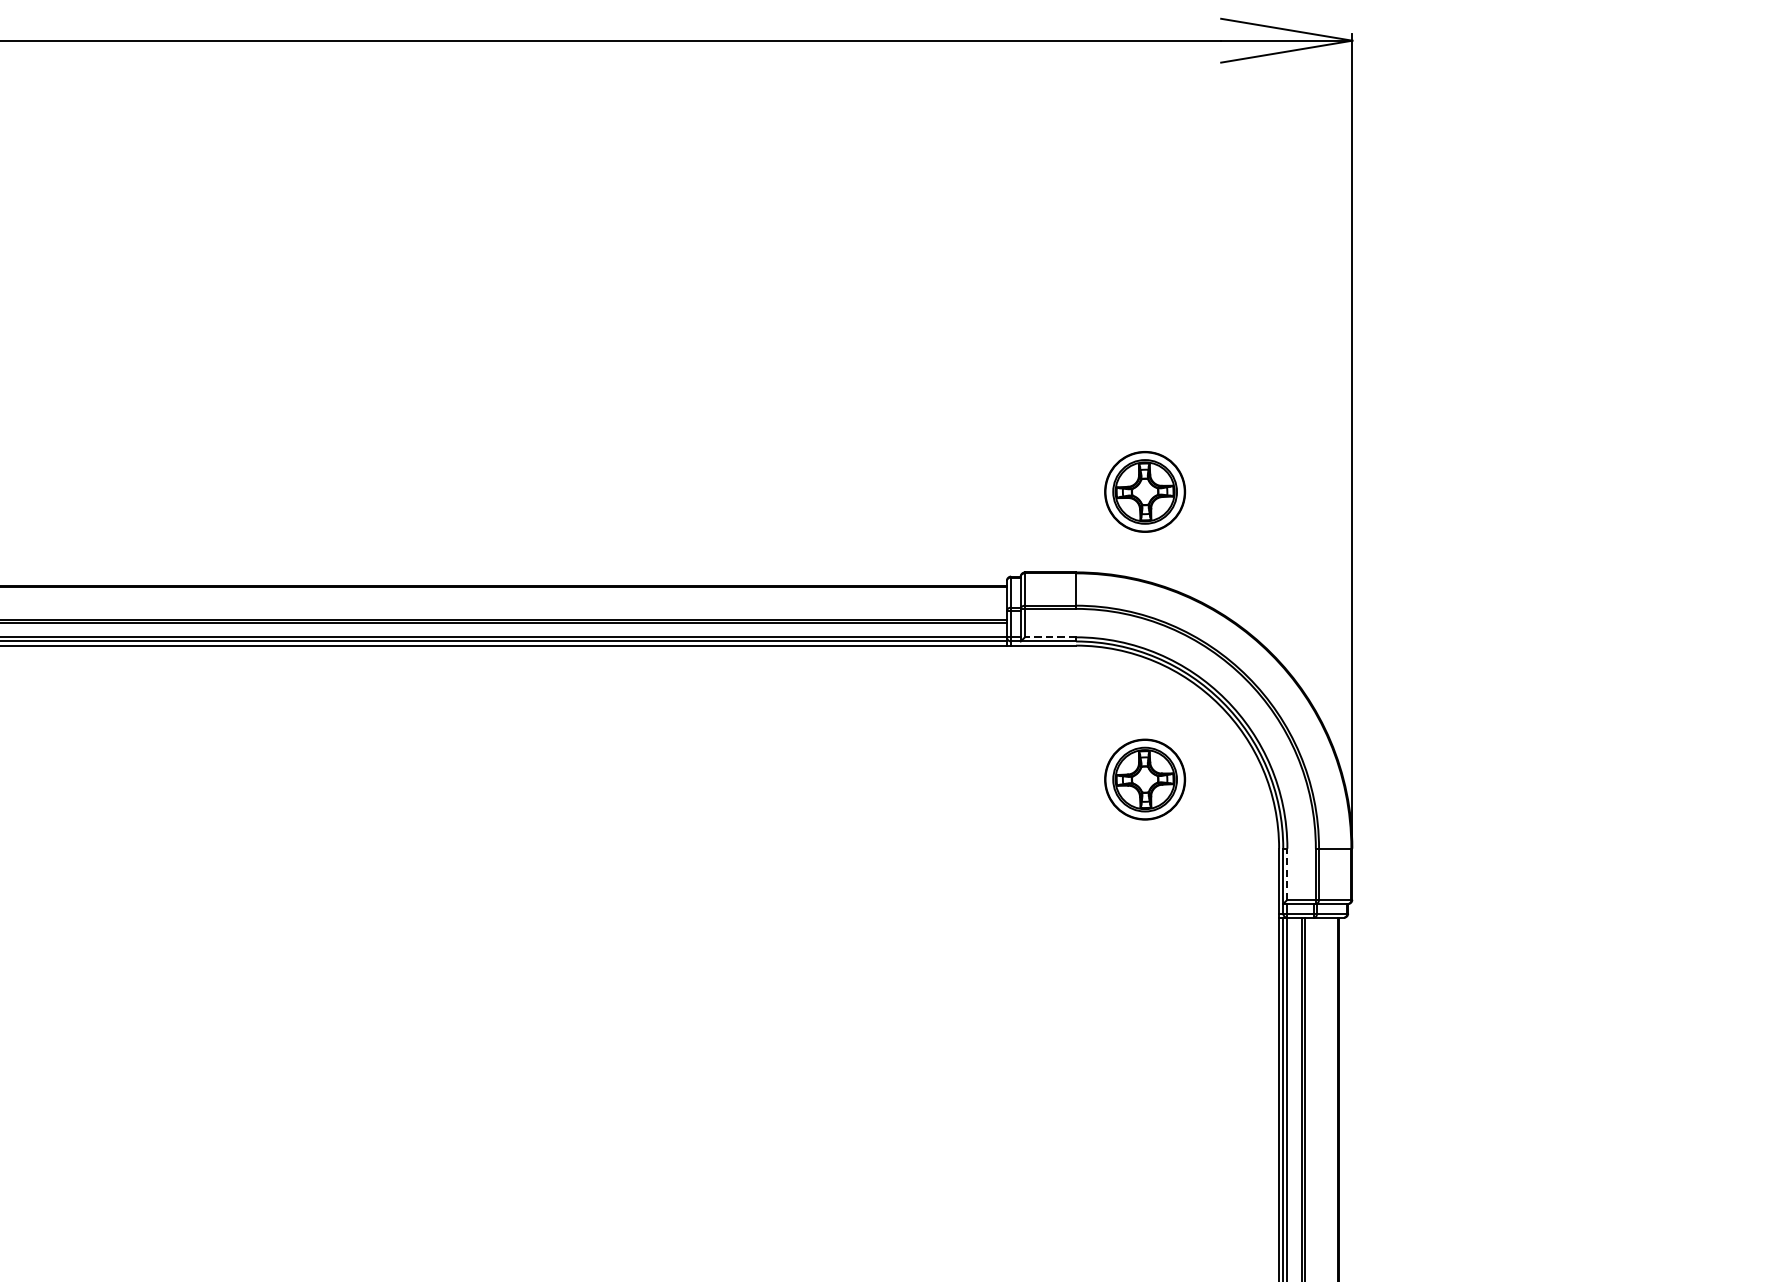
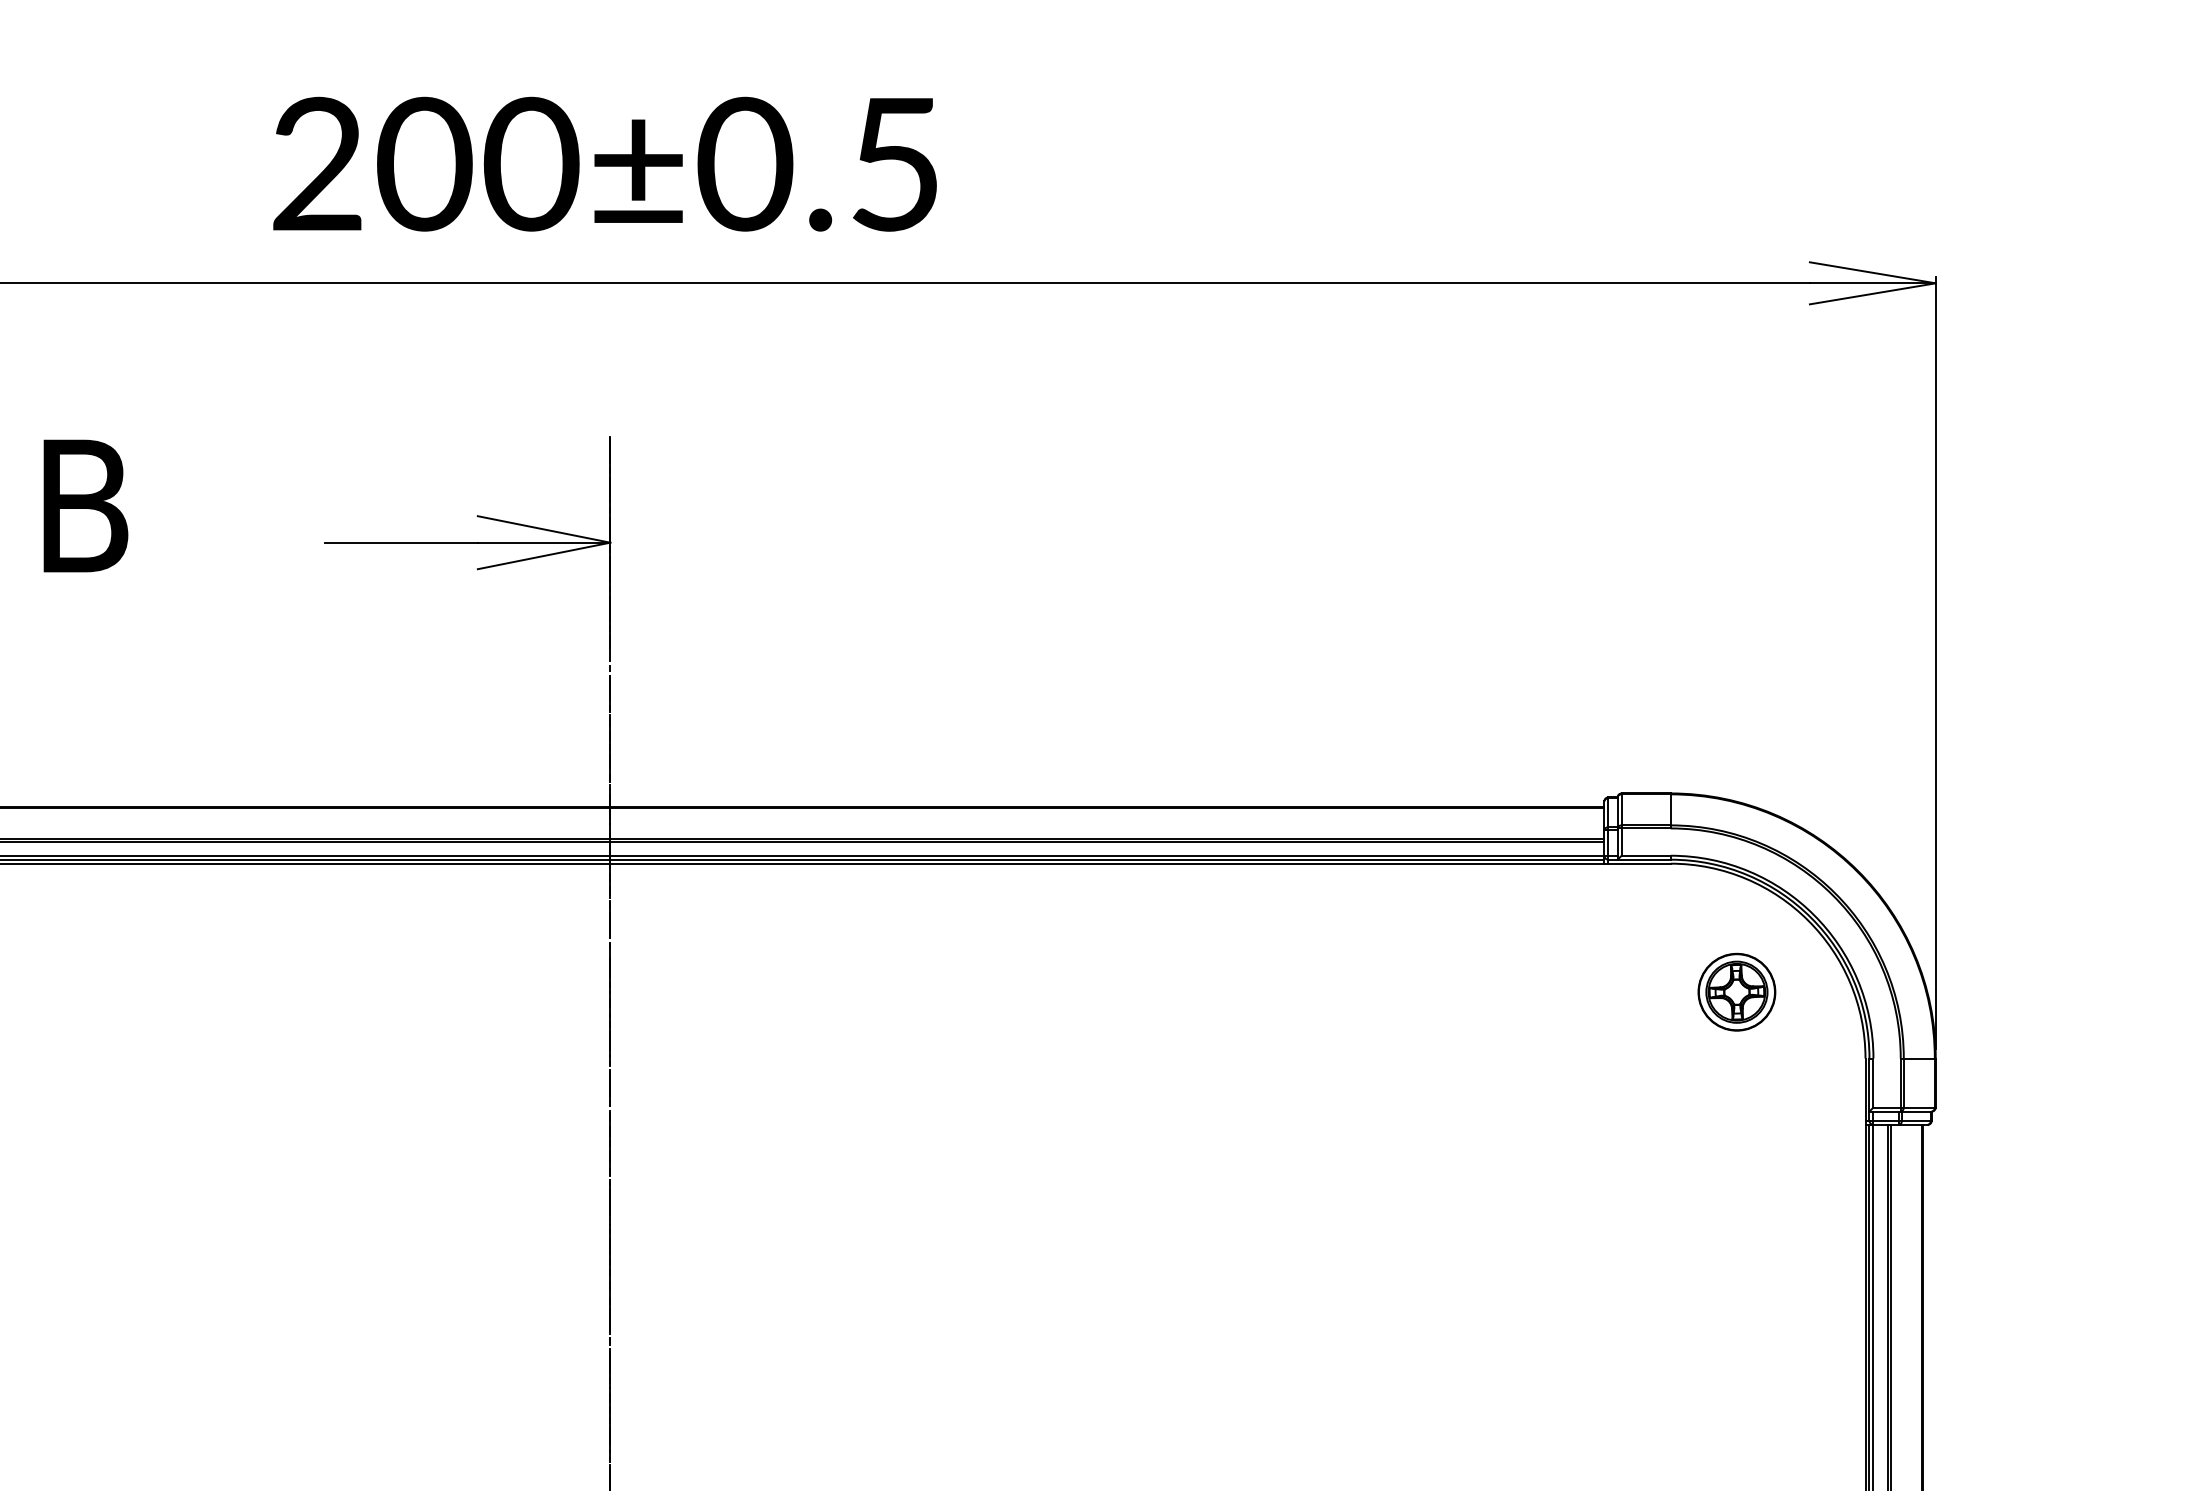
part: (1144, 491) -> (1736, 715), removed
line: (1050, 637) -> (1646, 855), dashed -> solid
line: (1287, 874) -> (1873, 1083), dashed -> solid

